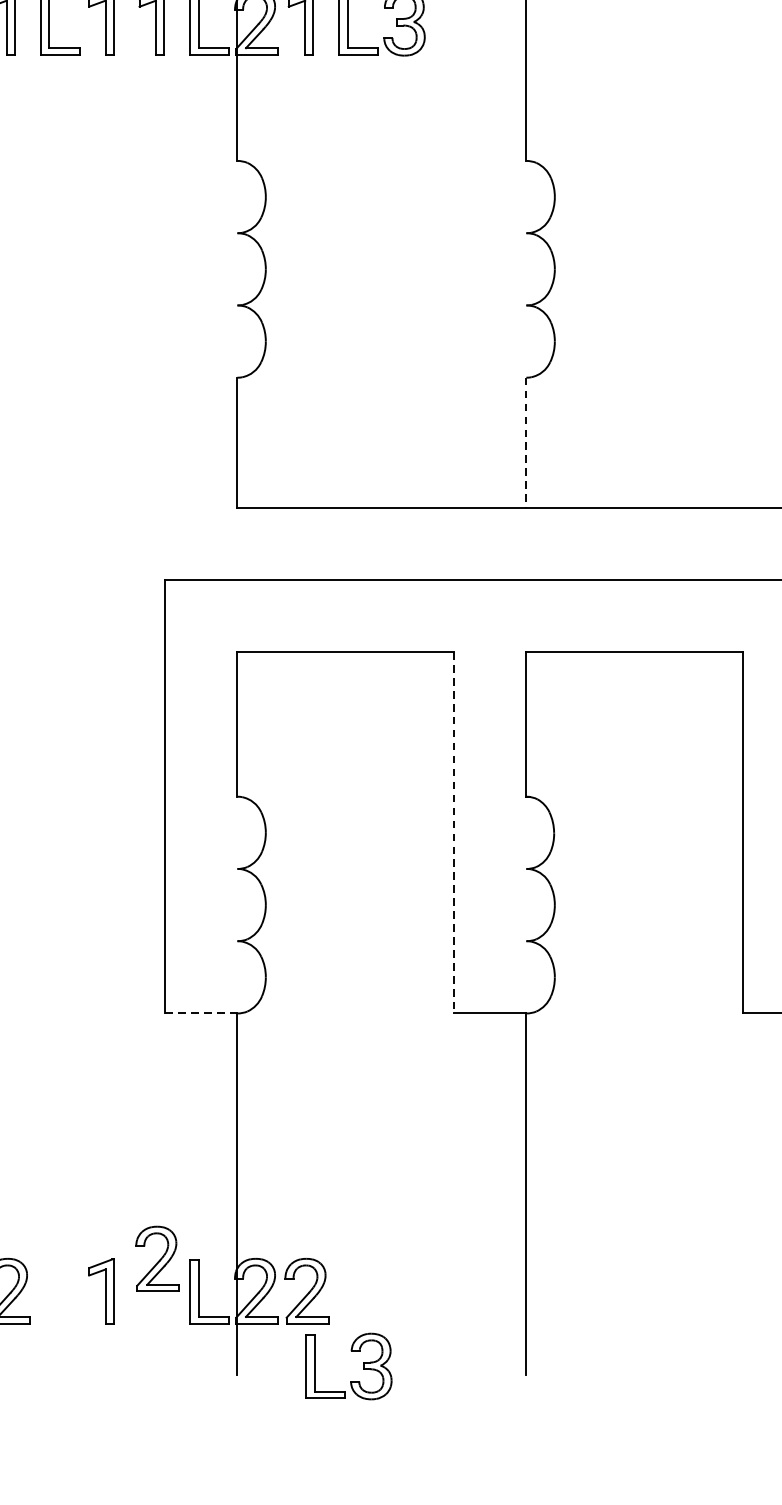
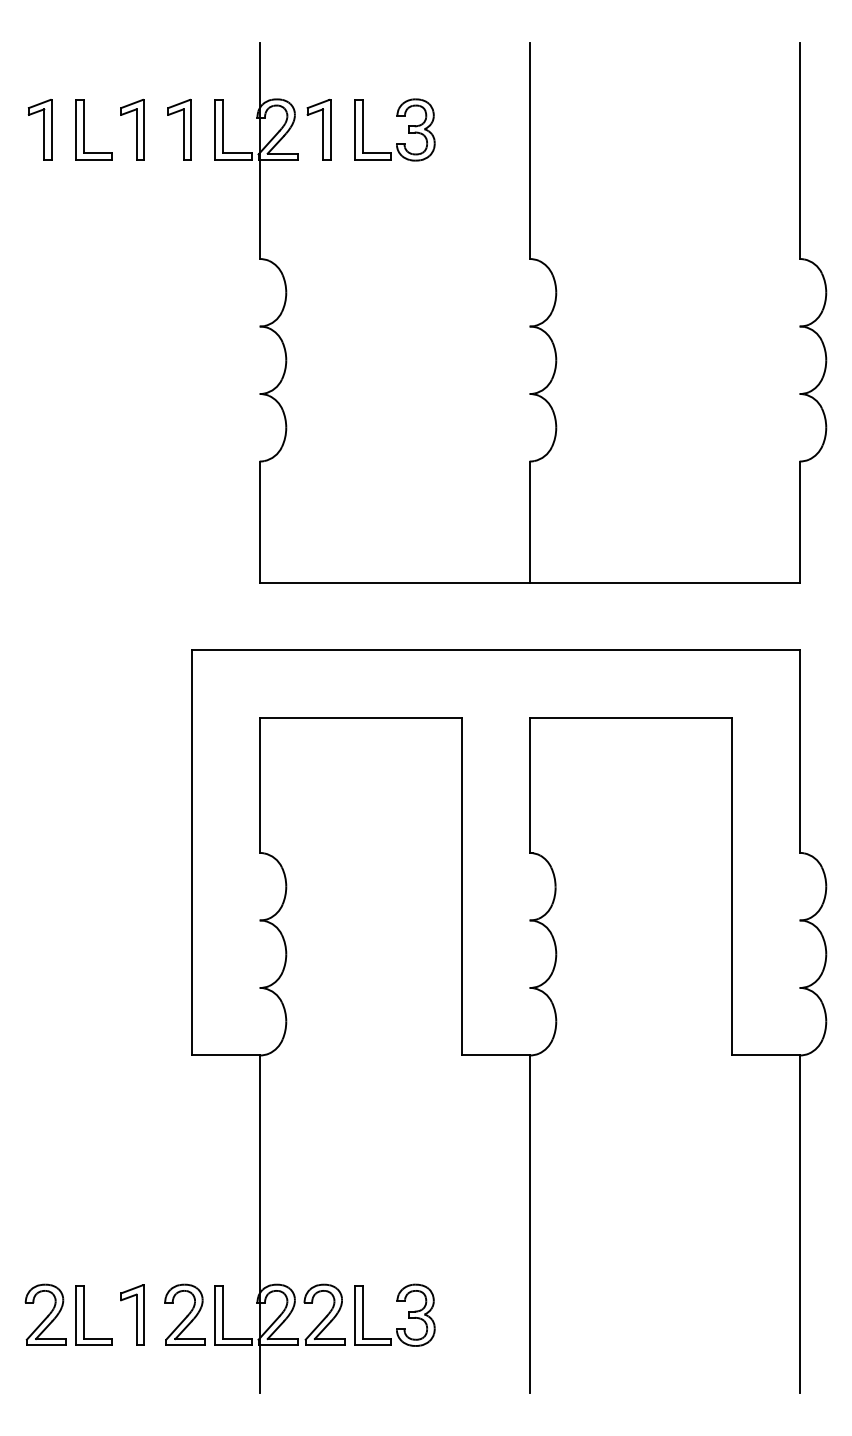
line: (526, 442) -> (529, 522), dashed -> solid
line: (454, 832) -> (462, 886), dashed -> solid
line: (200, 1013) -> (225, 1055), dashed -> solid
part: (156, 1258) -> (184, 1314), moved
part: (49, 1291) -> (84, 1315), added
part: (350, 1351) -> (396, 1301), moved

